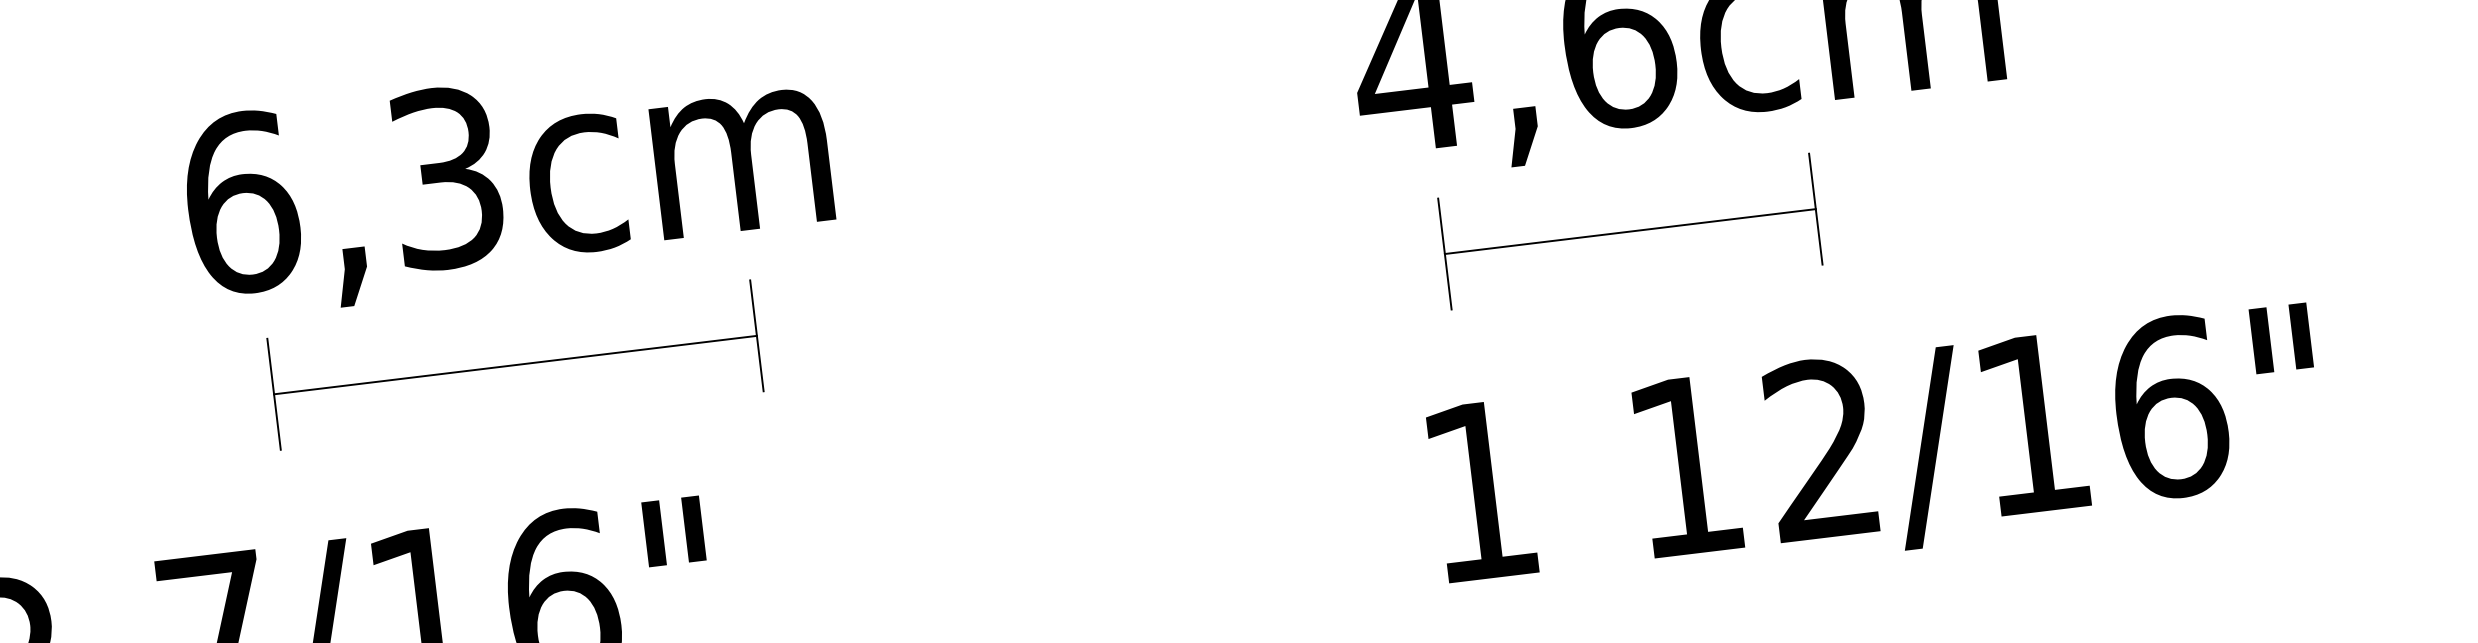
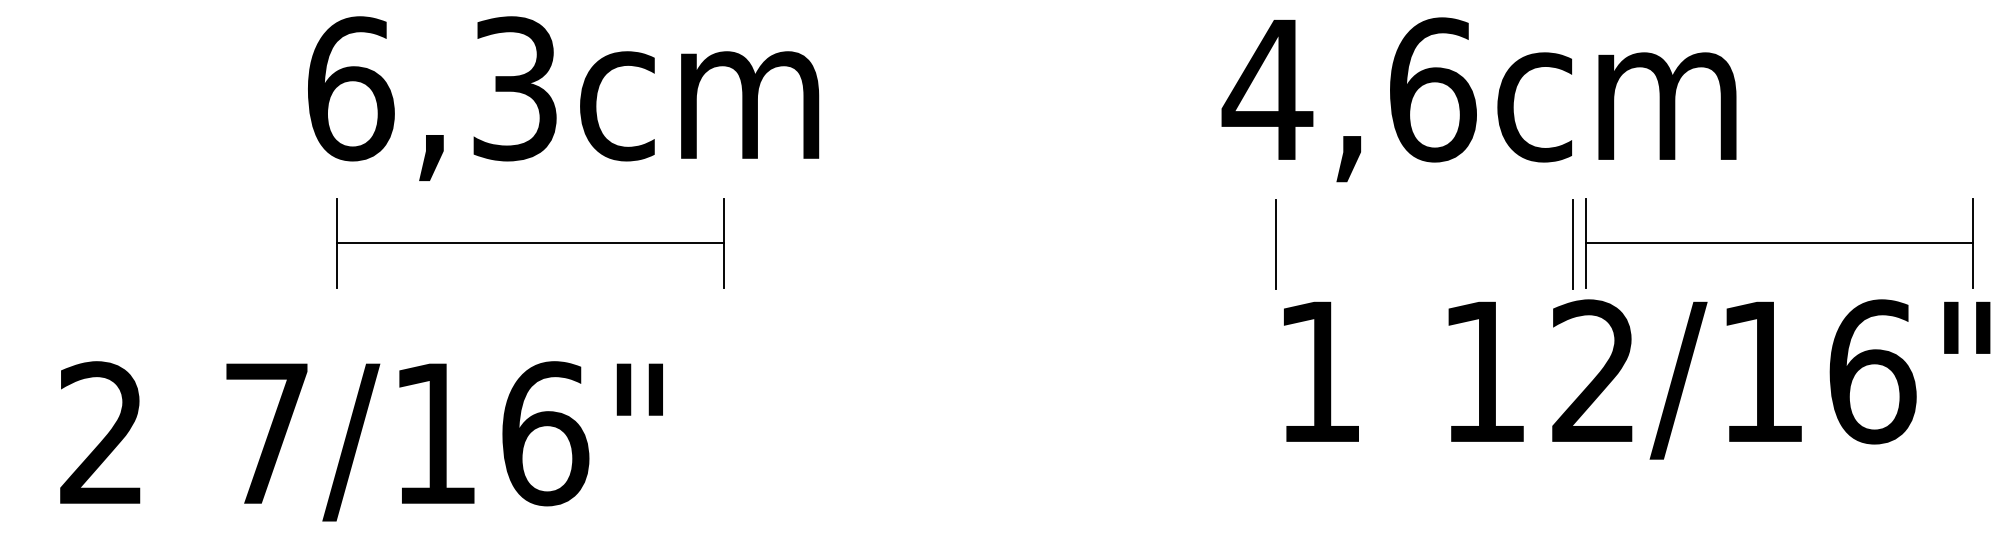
part: (2073, 176) -> (1779, 243), added
text: (508, 182) -> (563, 98), moved
line: (1629, 231) -> (1423, 244), removed
text: (1877, 452) -> (1637, 379), moved

